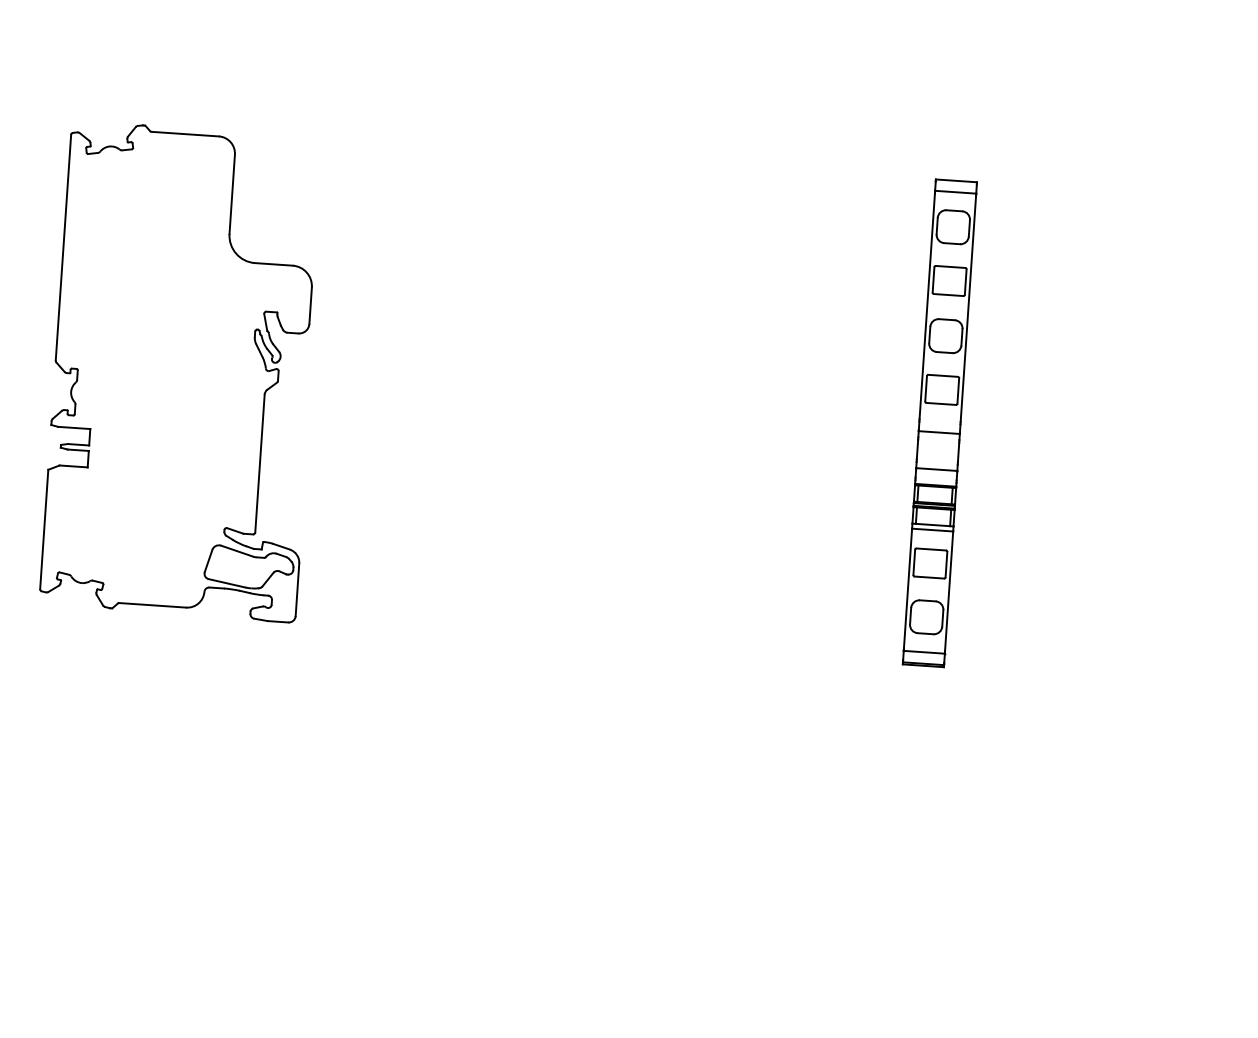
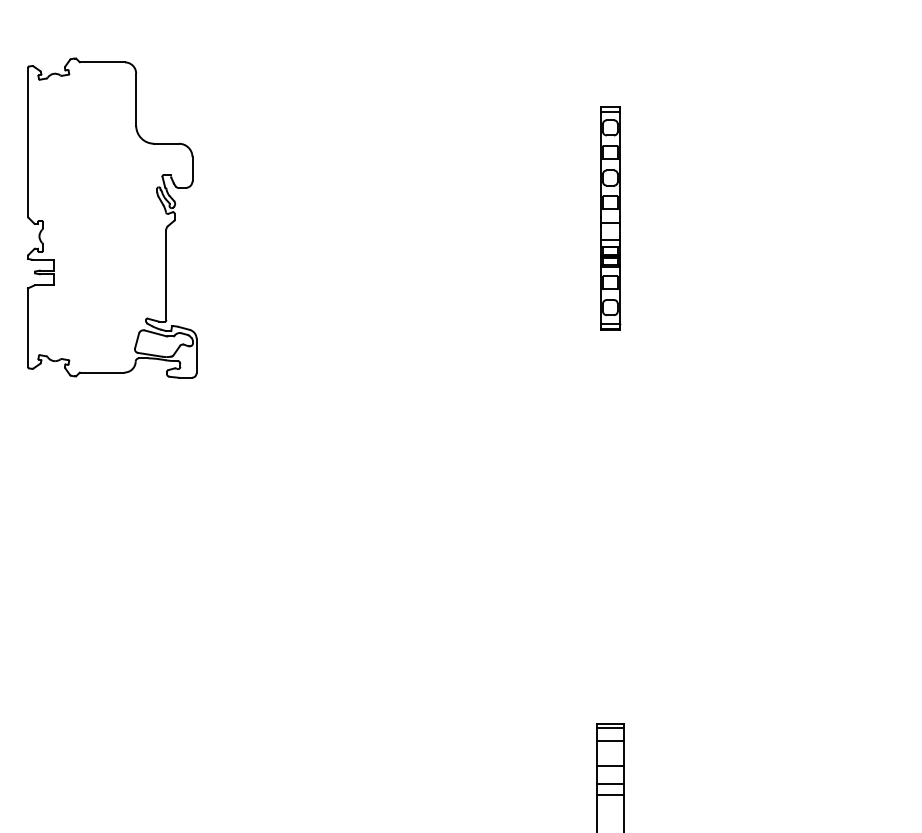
part: (940, 423) -> (610, 218), size x0.7

